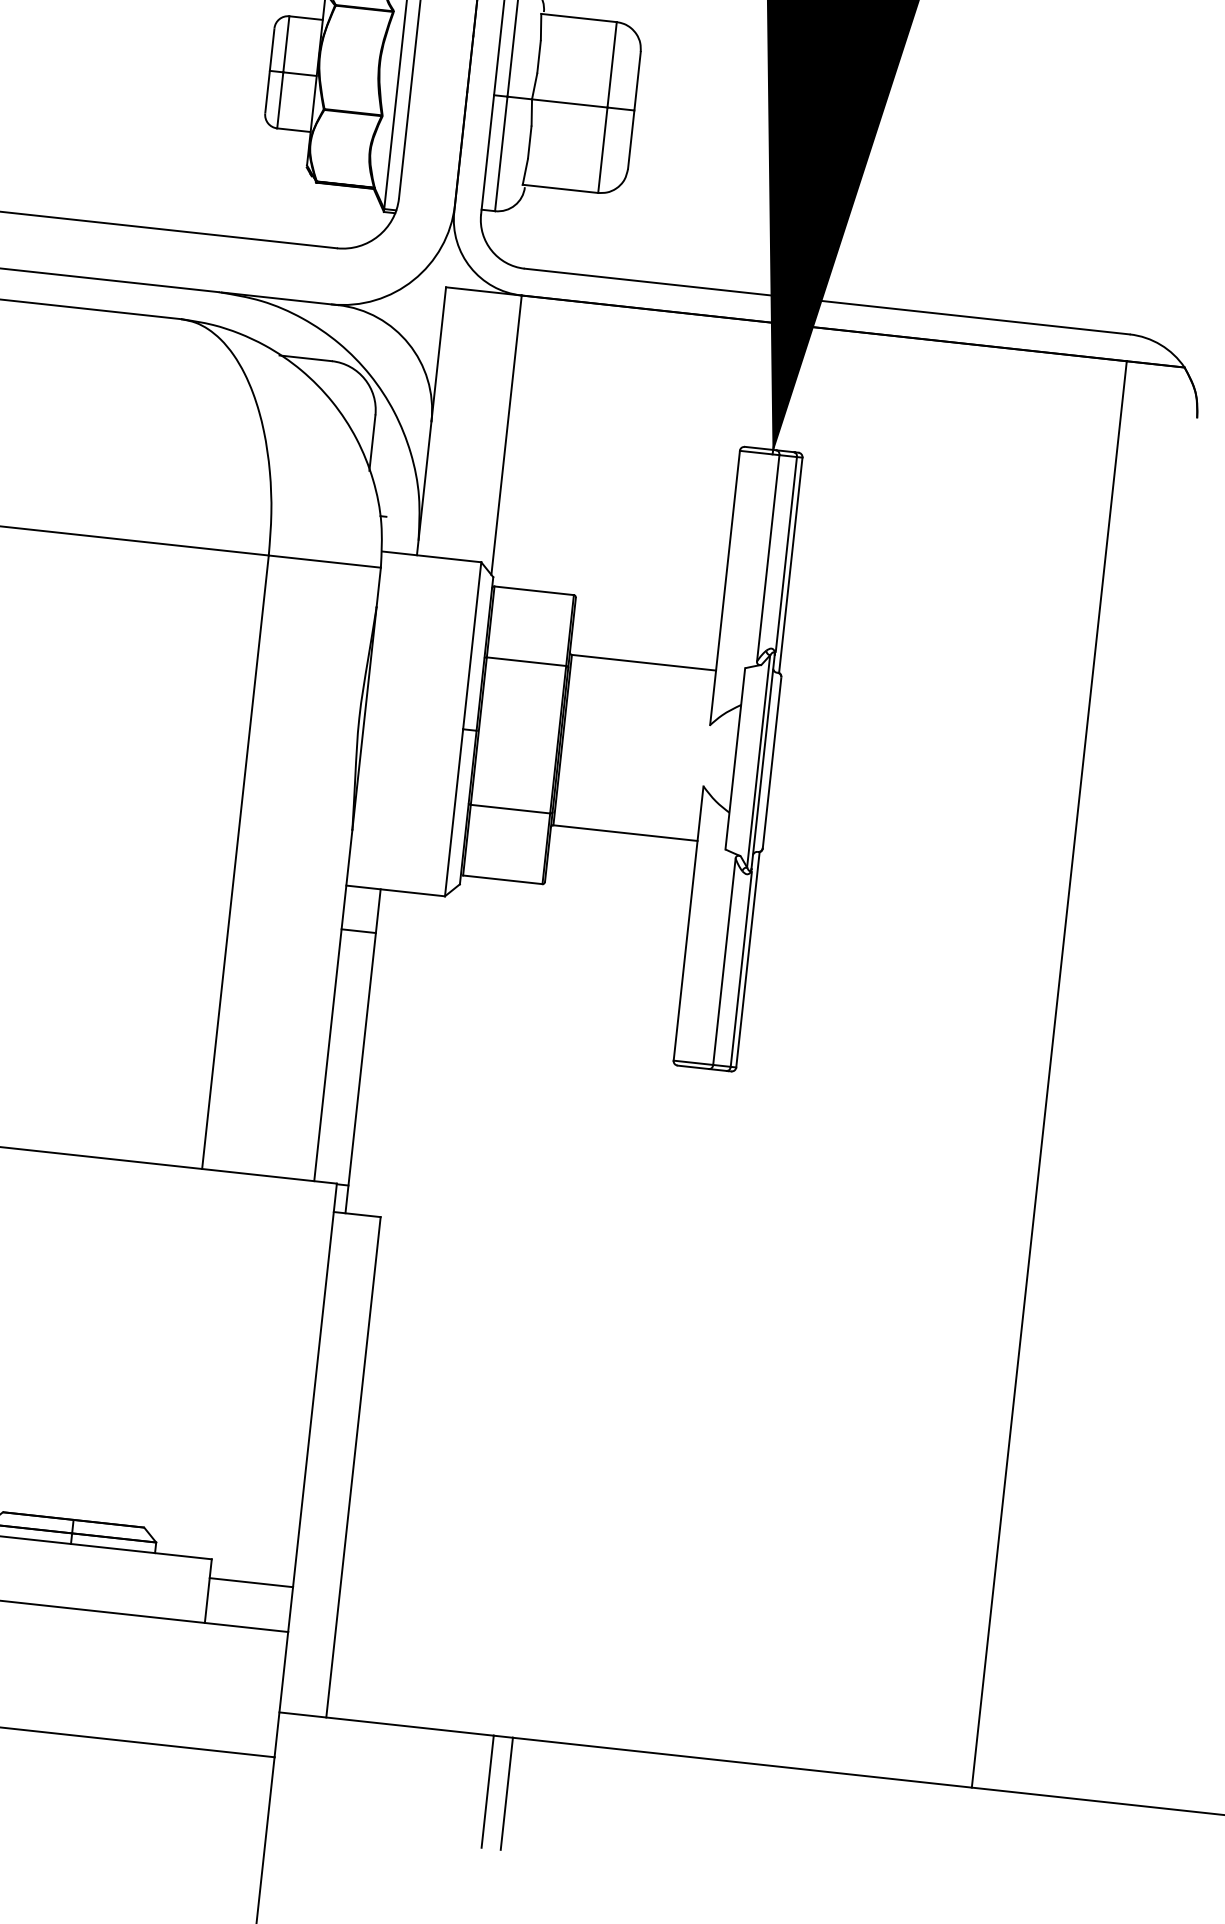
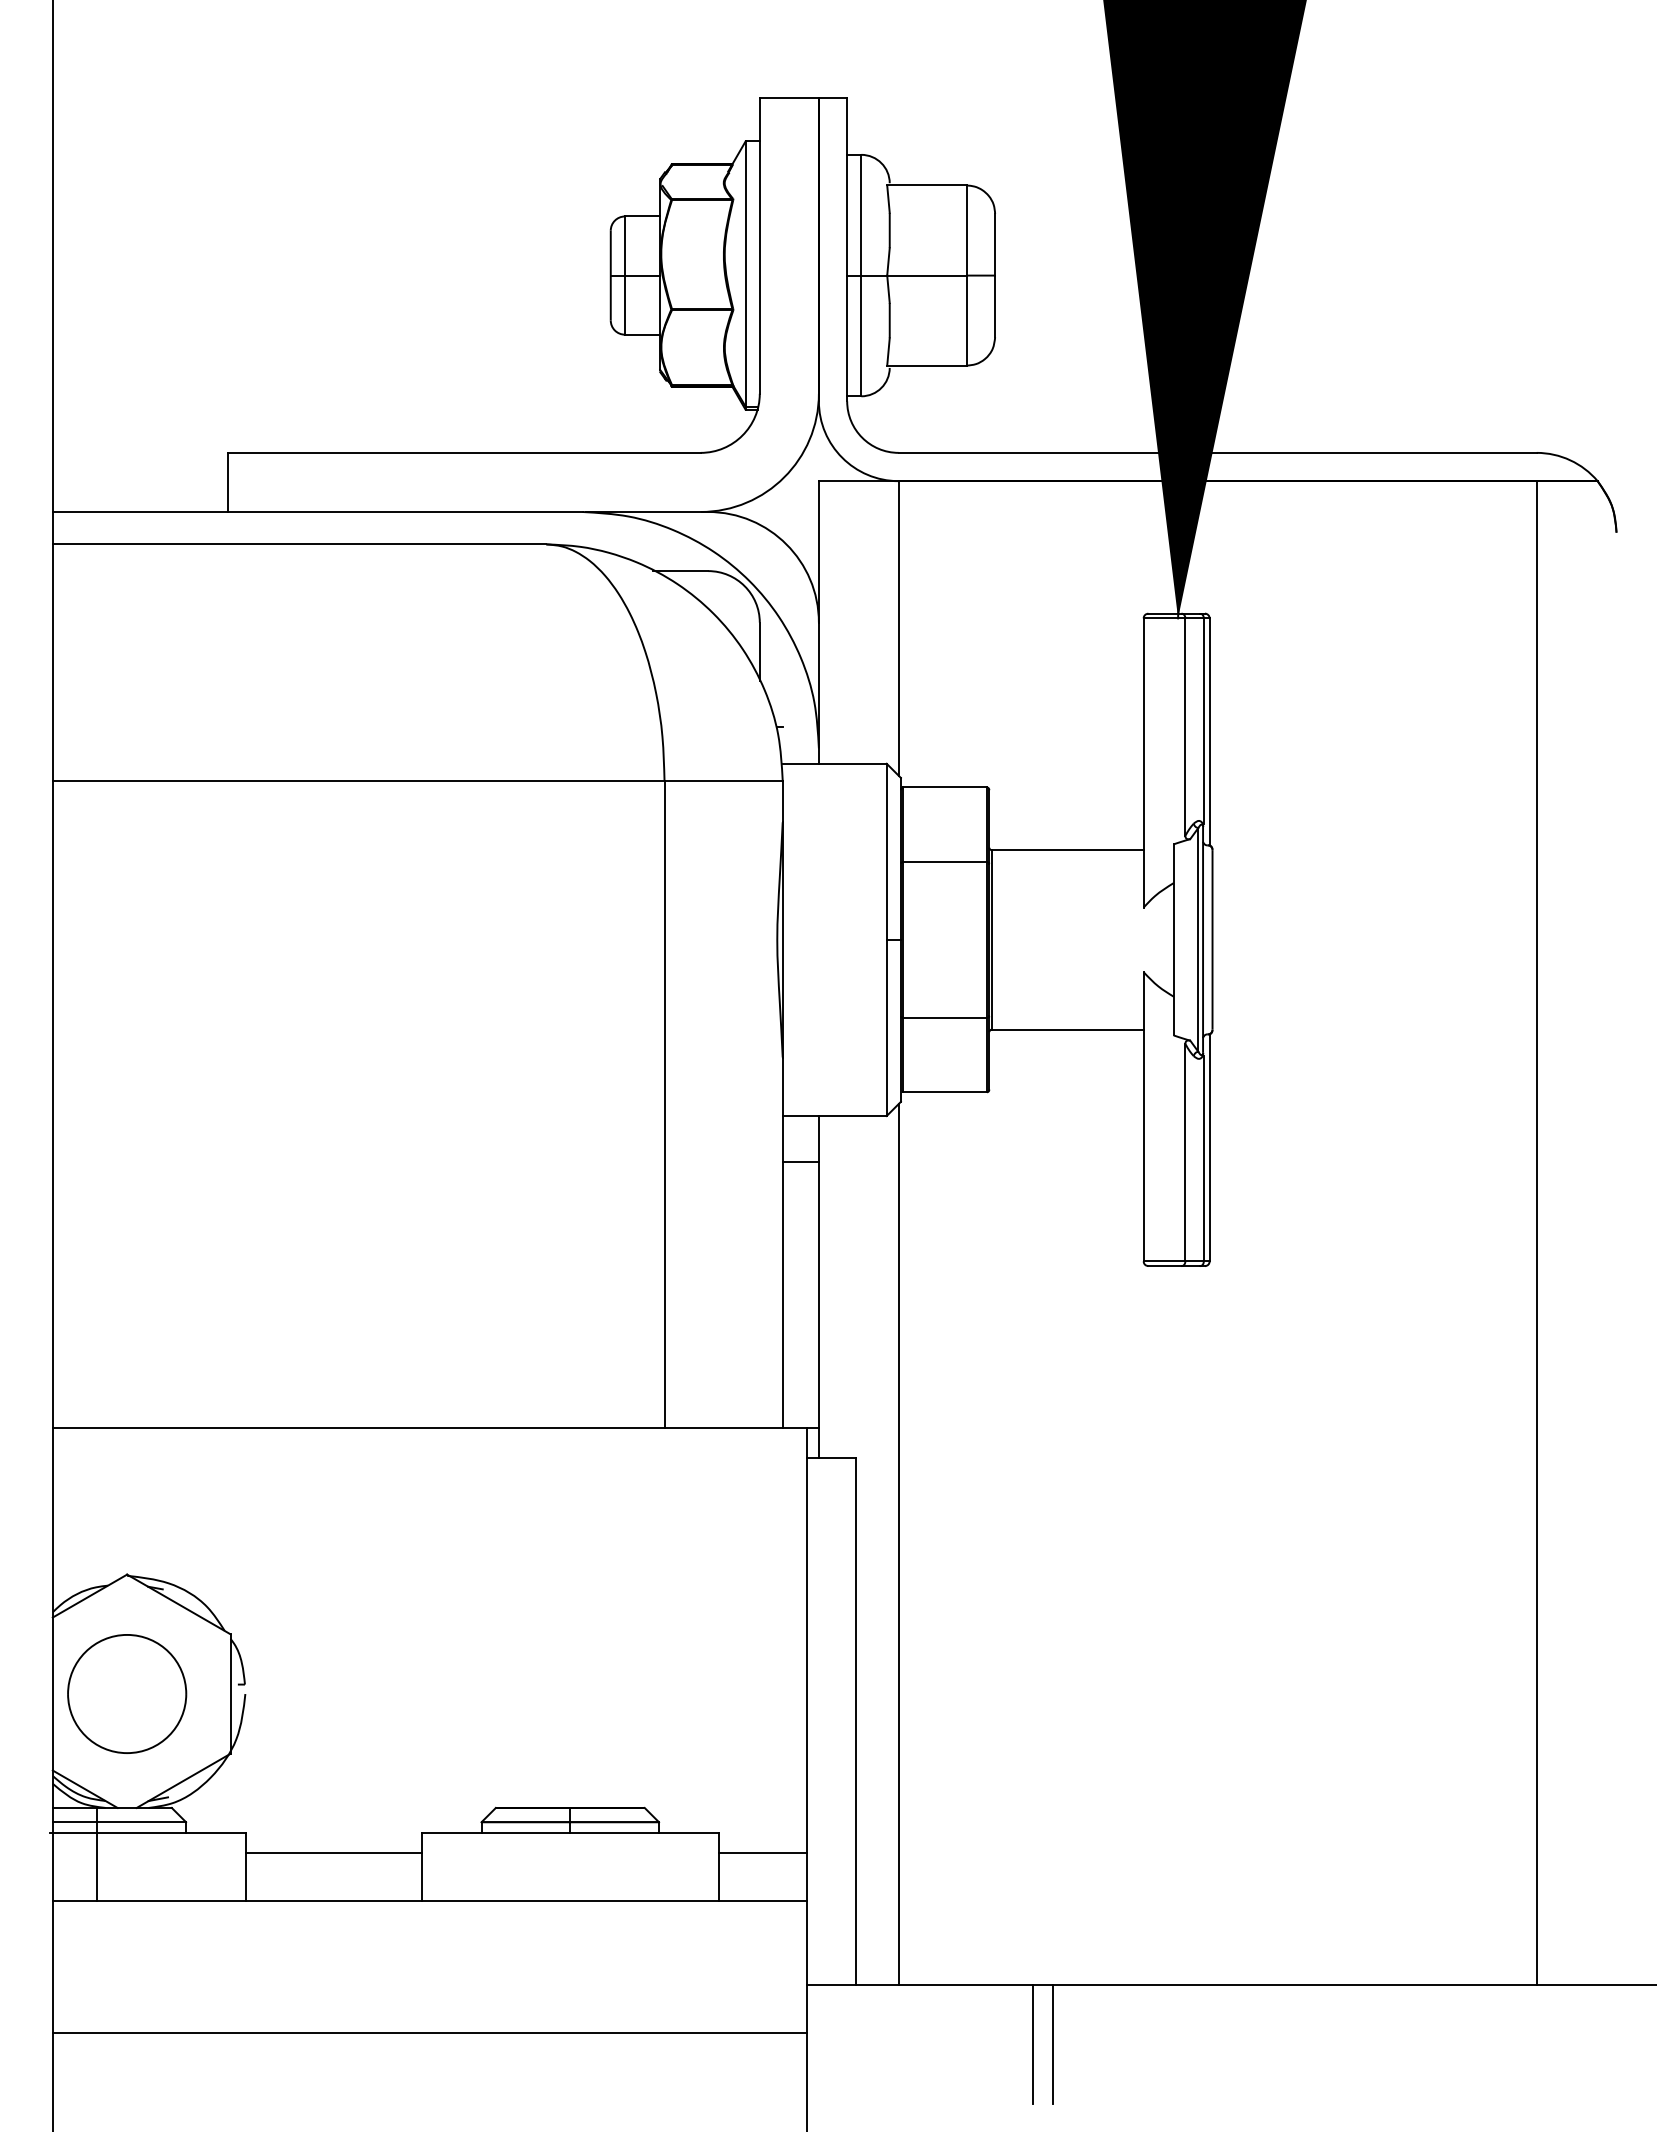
line: (412, 1303) -> (898, 1544), added

